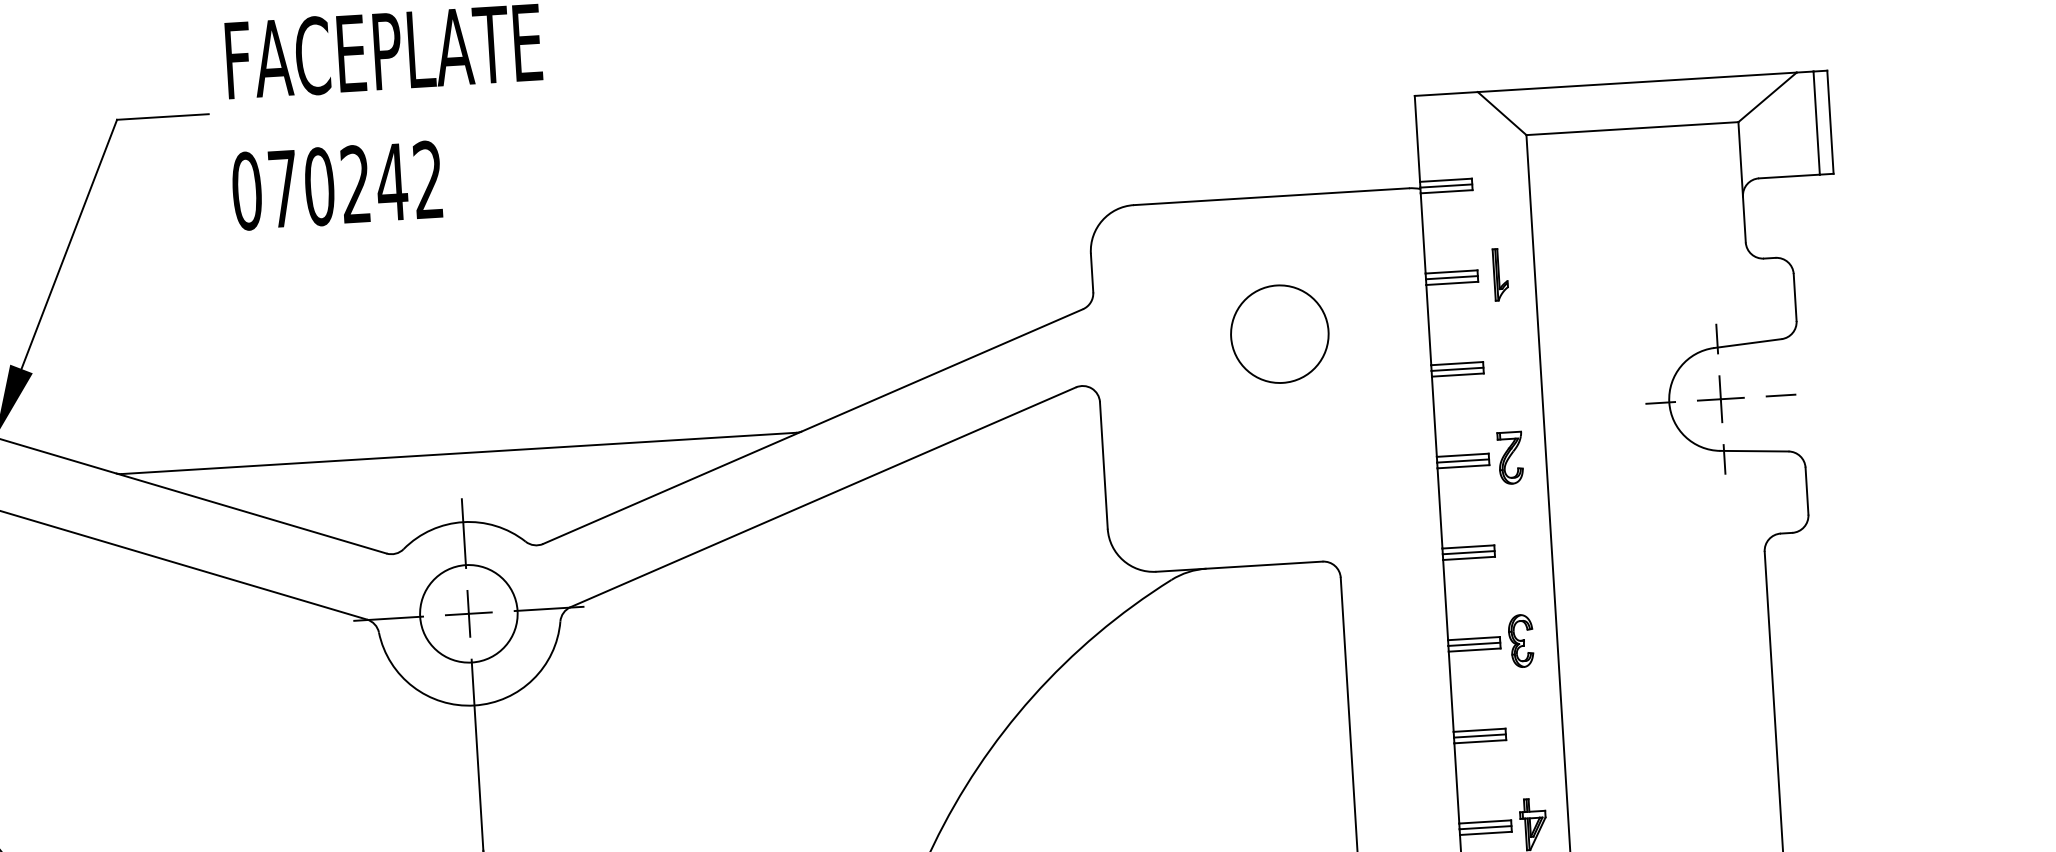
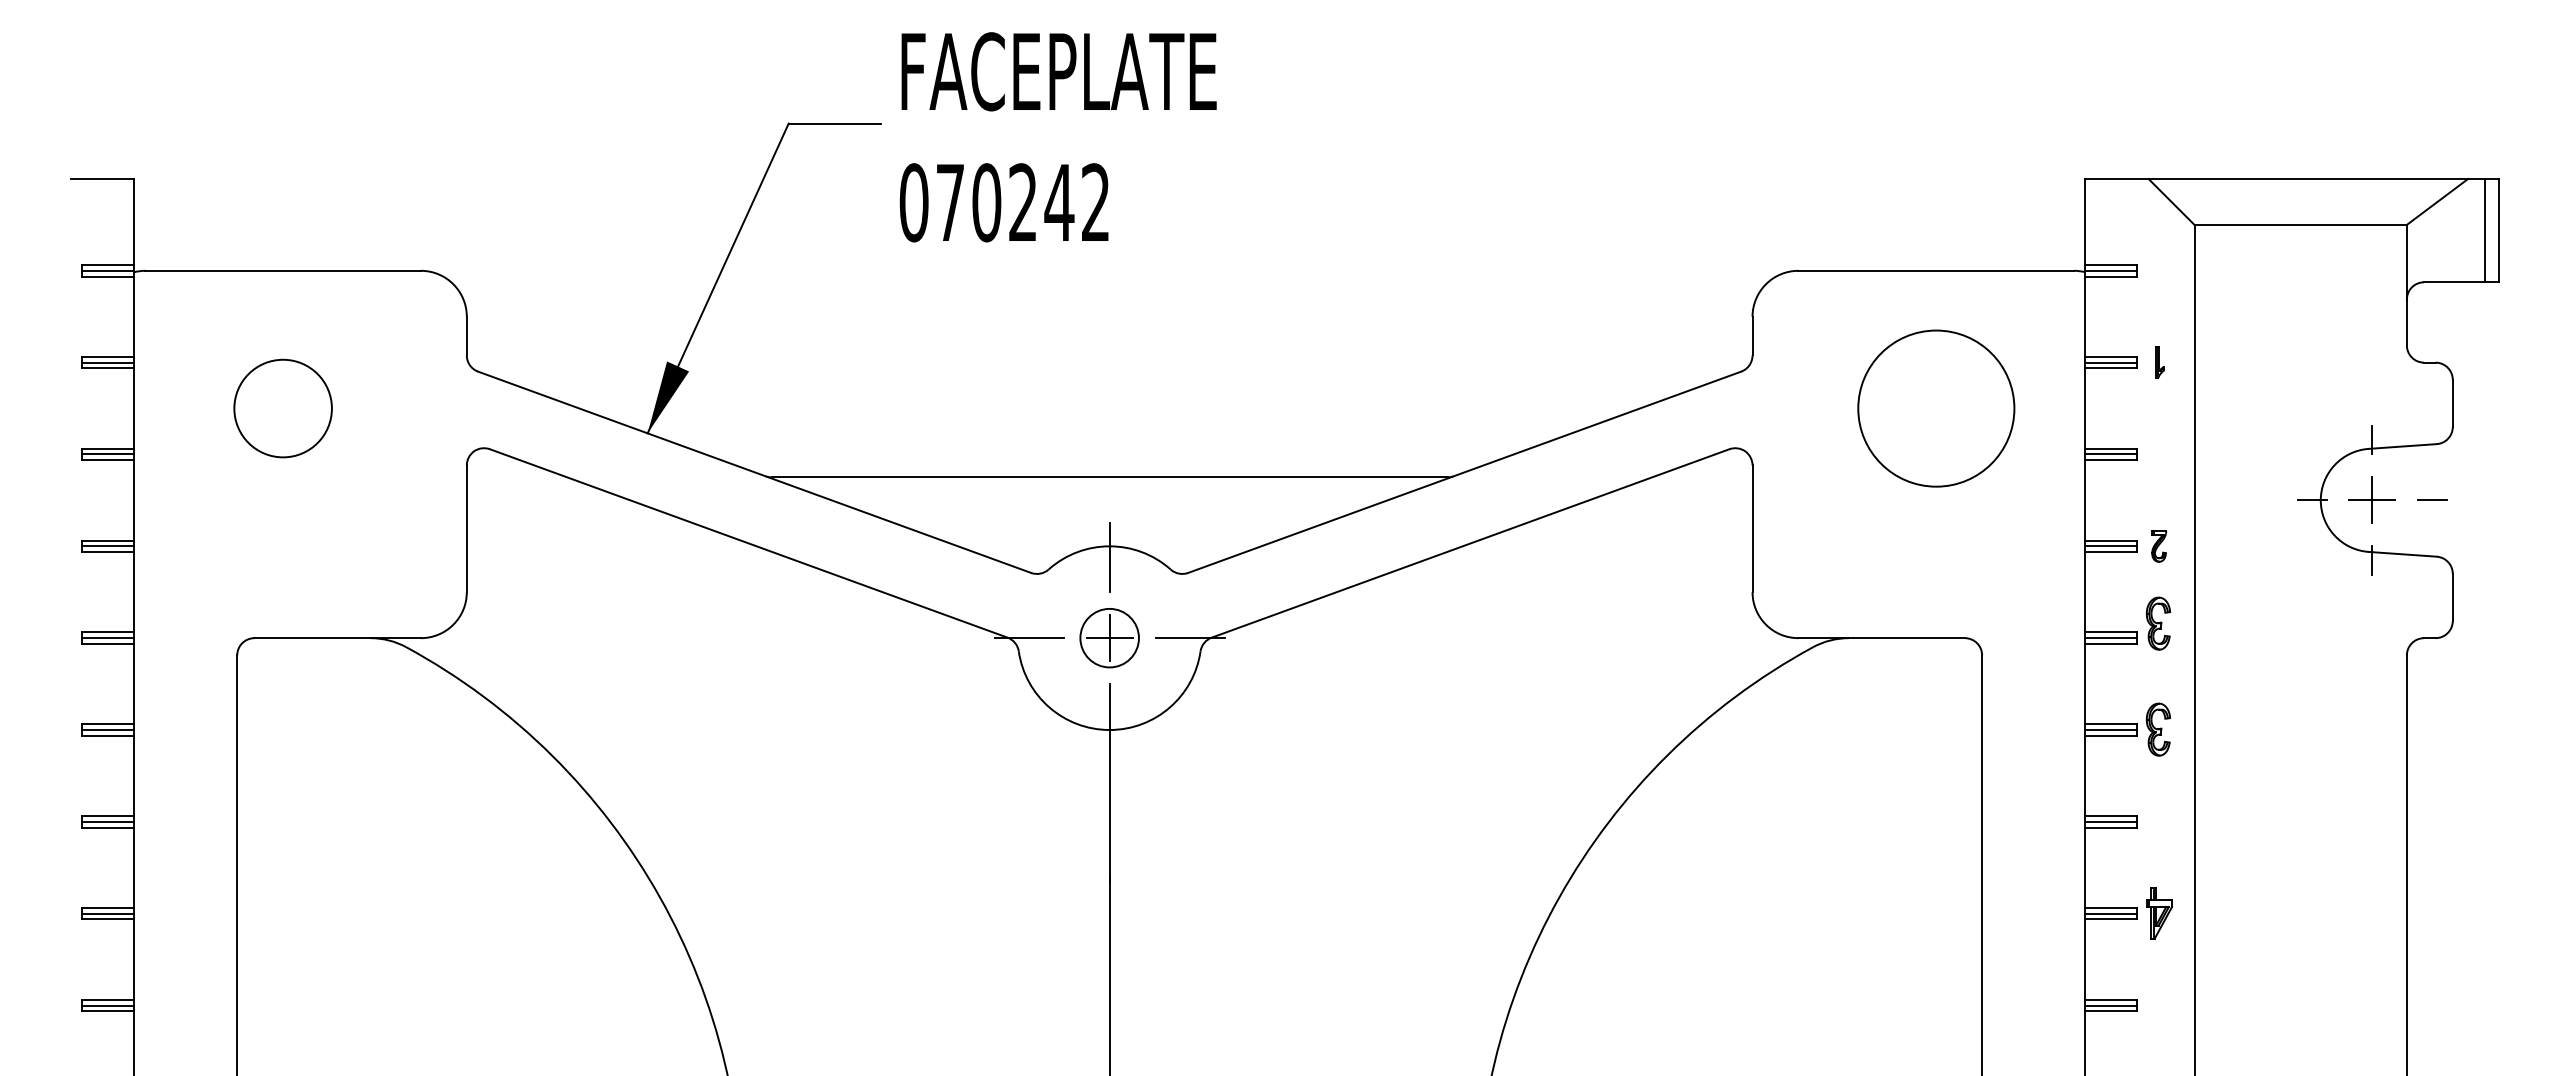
part: (1500, 274) -> (2160, 362), size x0.6
circle: (1279, 334) -> (1935, 408), size x1.6
part: (1510, 458) -> (2158, 546), size x0.6
part: (1514, 535) -> (2158, 623), added
circle: (468, 613) -> (1109, 637), size x0.6

